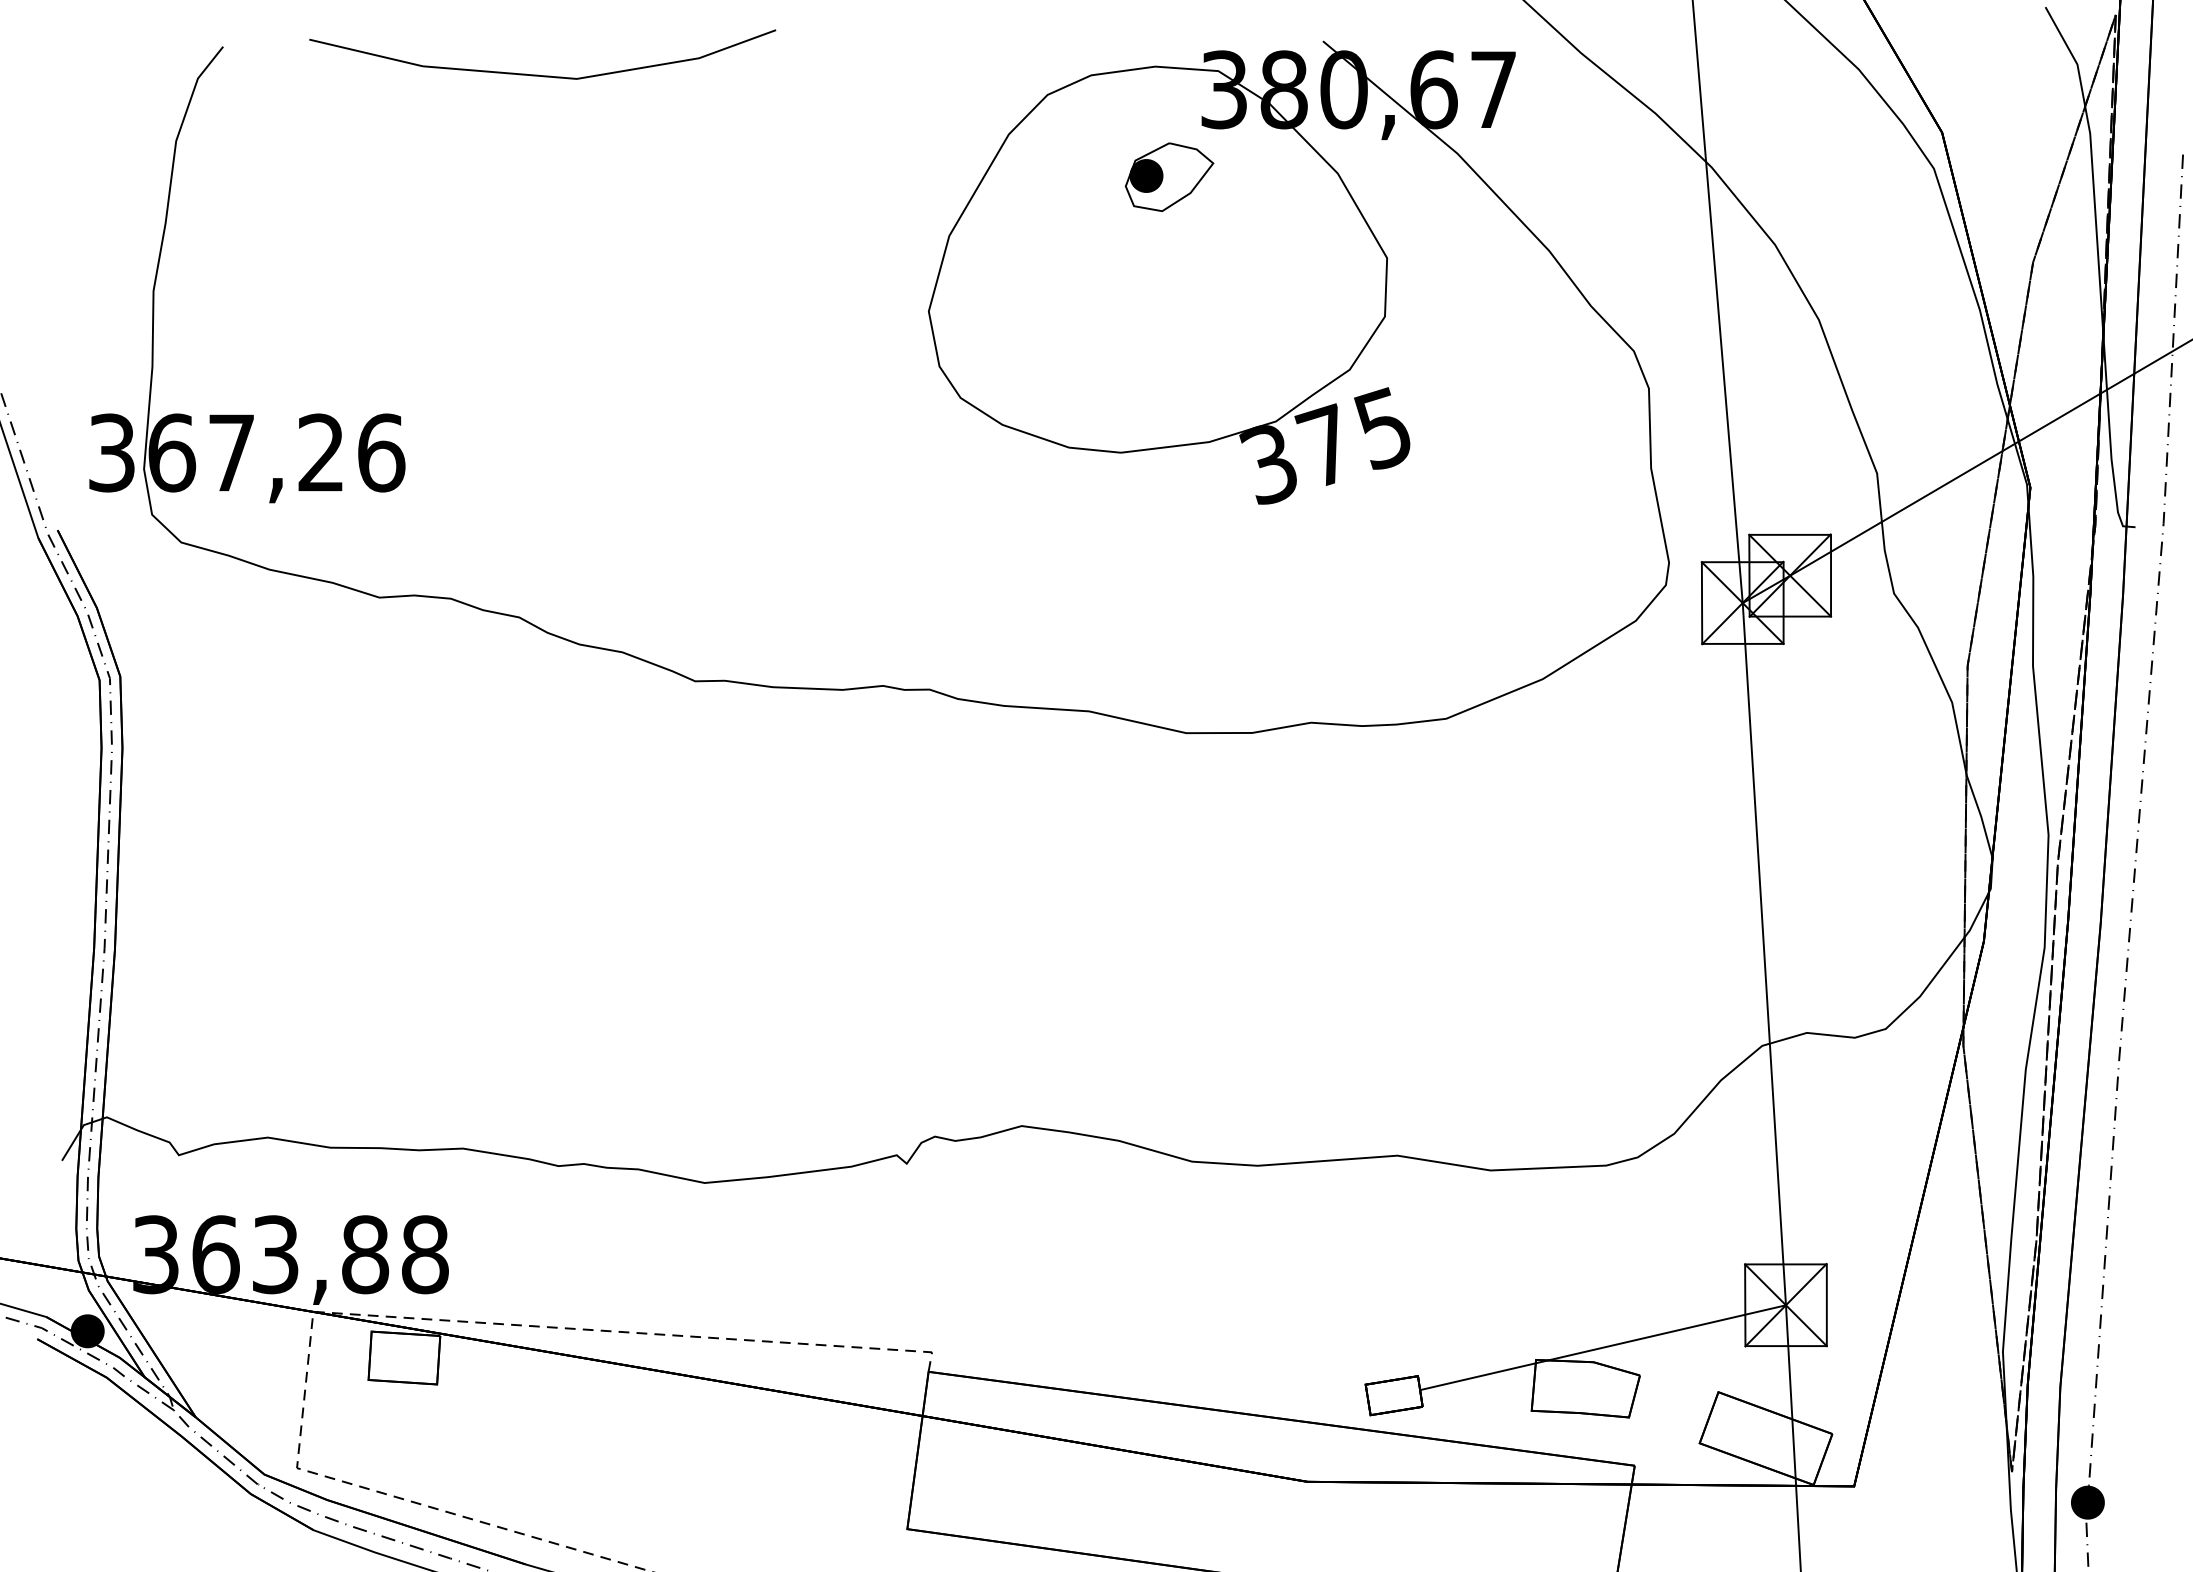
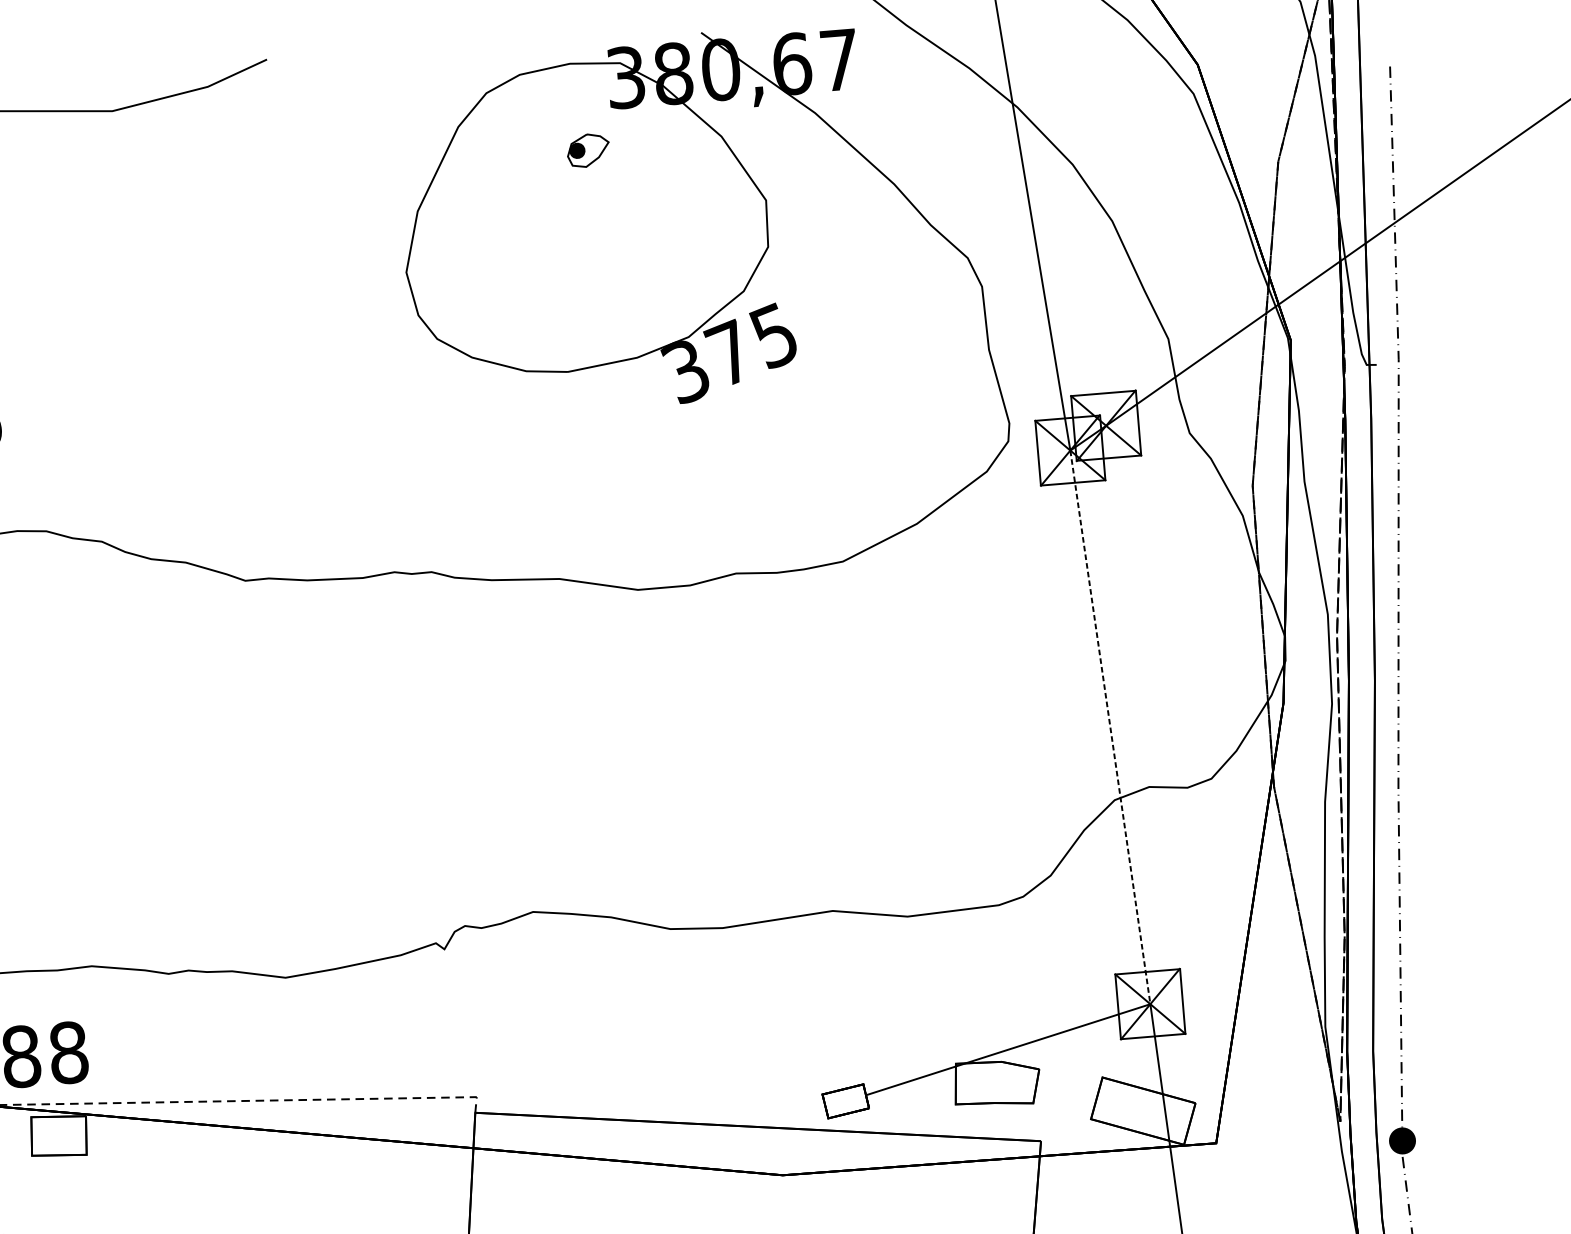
part: (1169, 177) -> (588, 150), size x0.6
line: (1764, 954) -> (1110, 727), solid -> dashed

